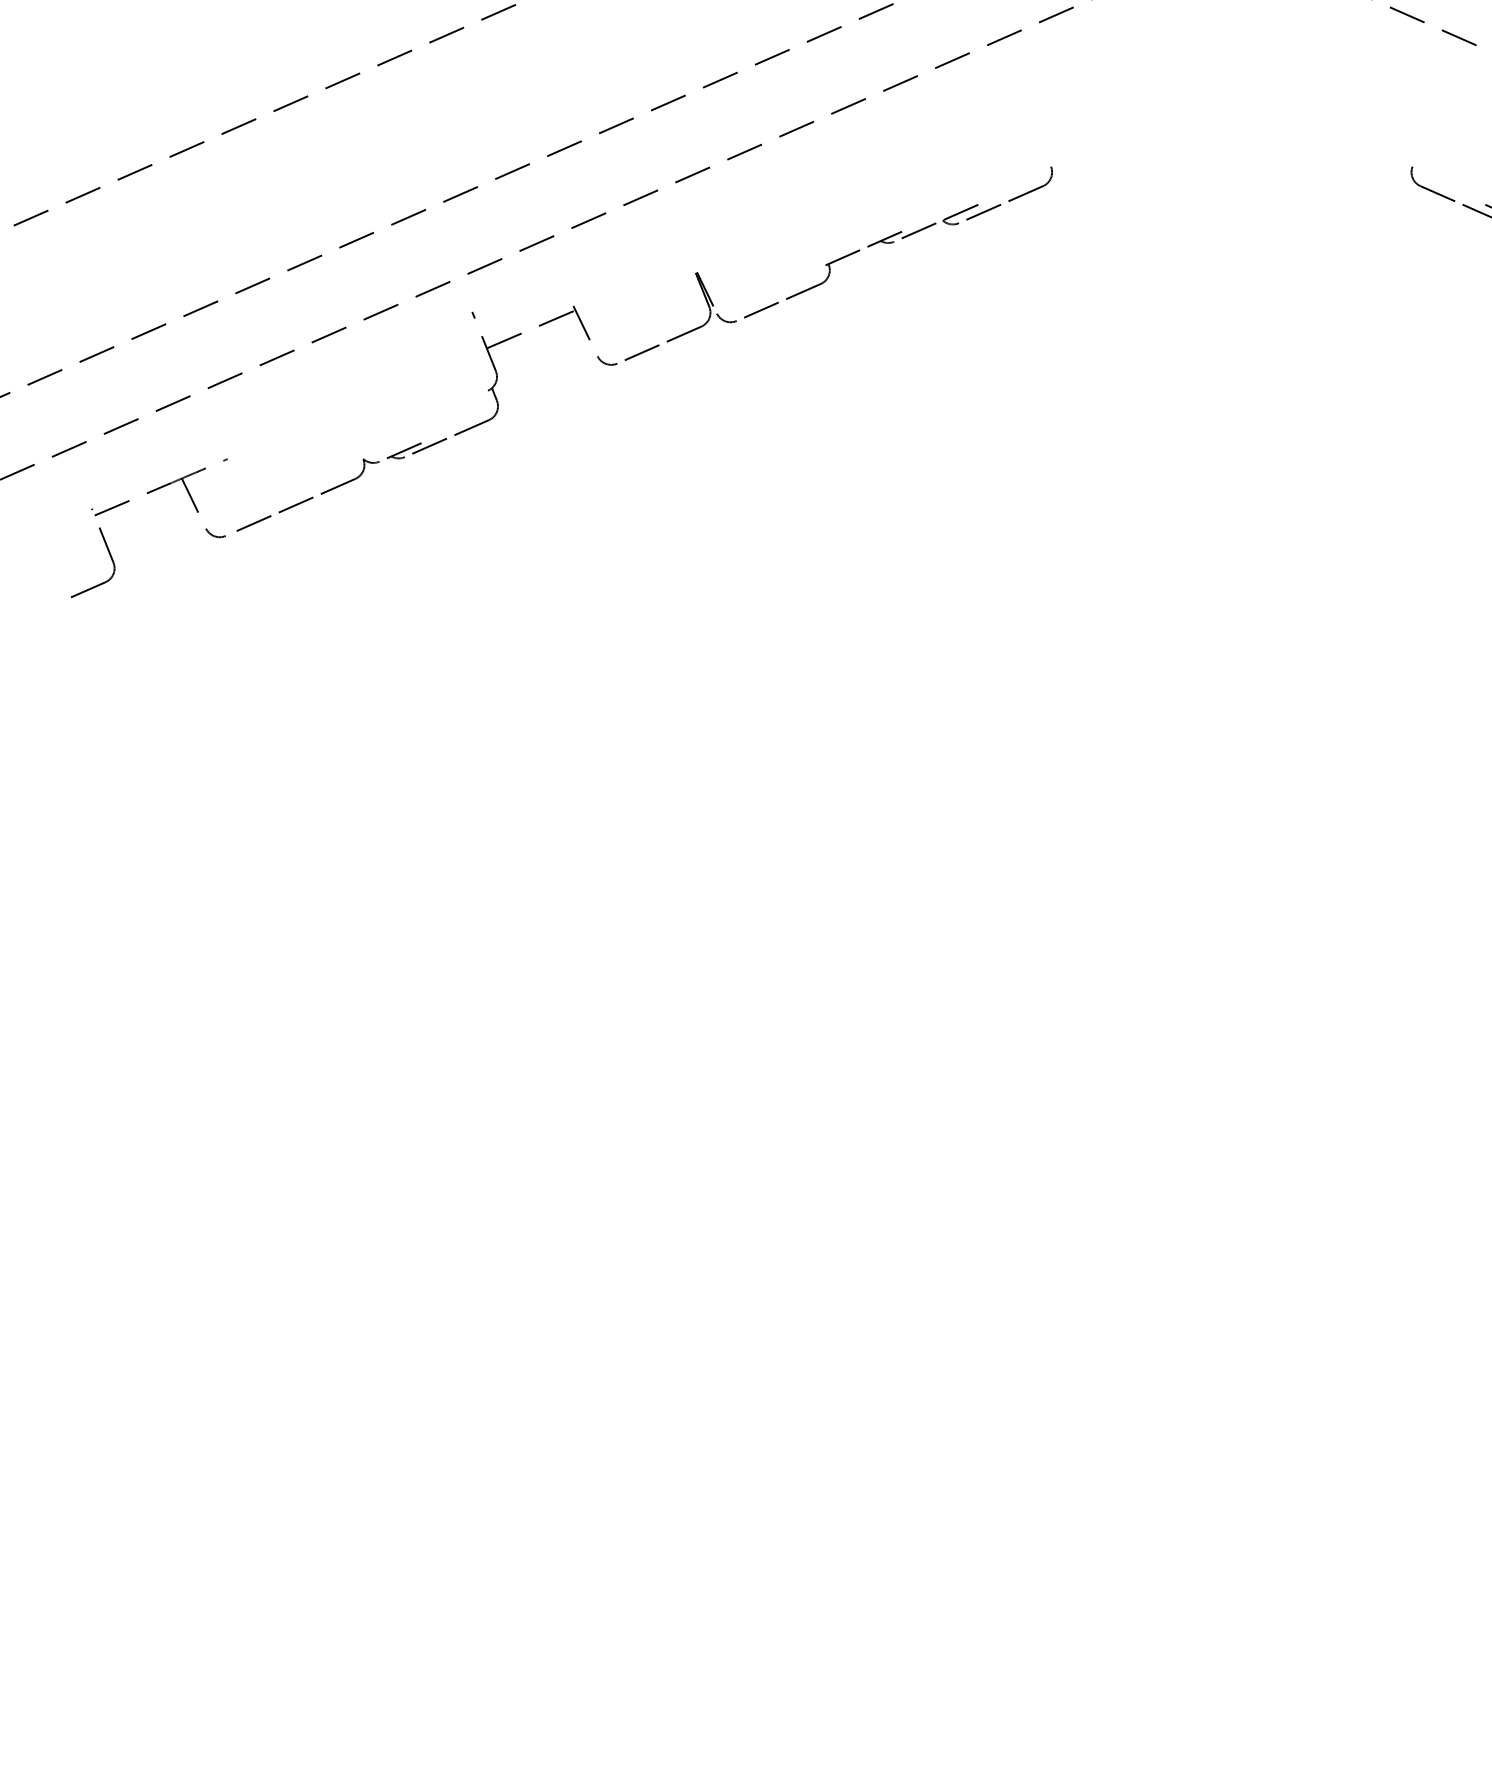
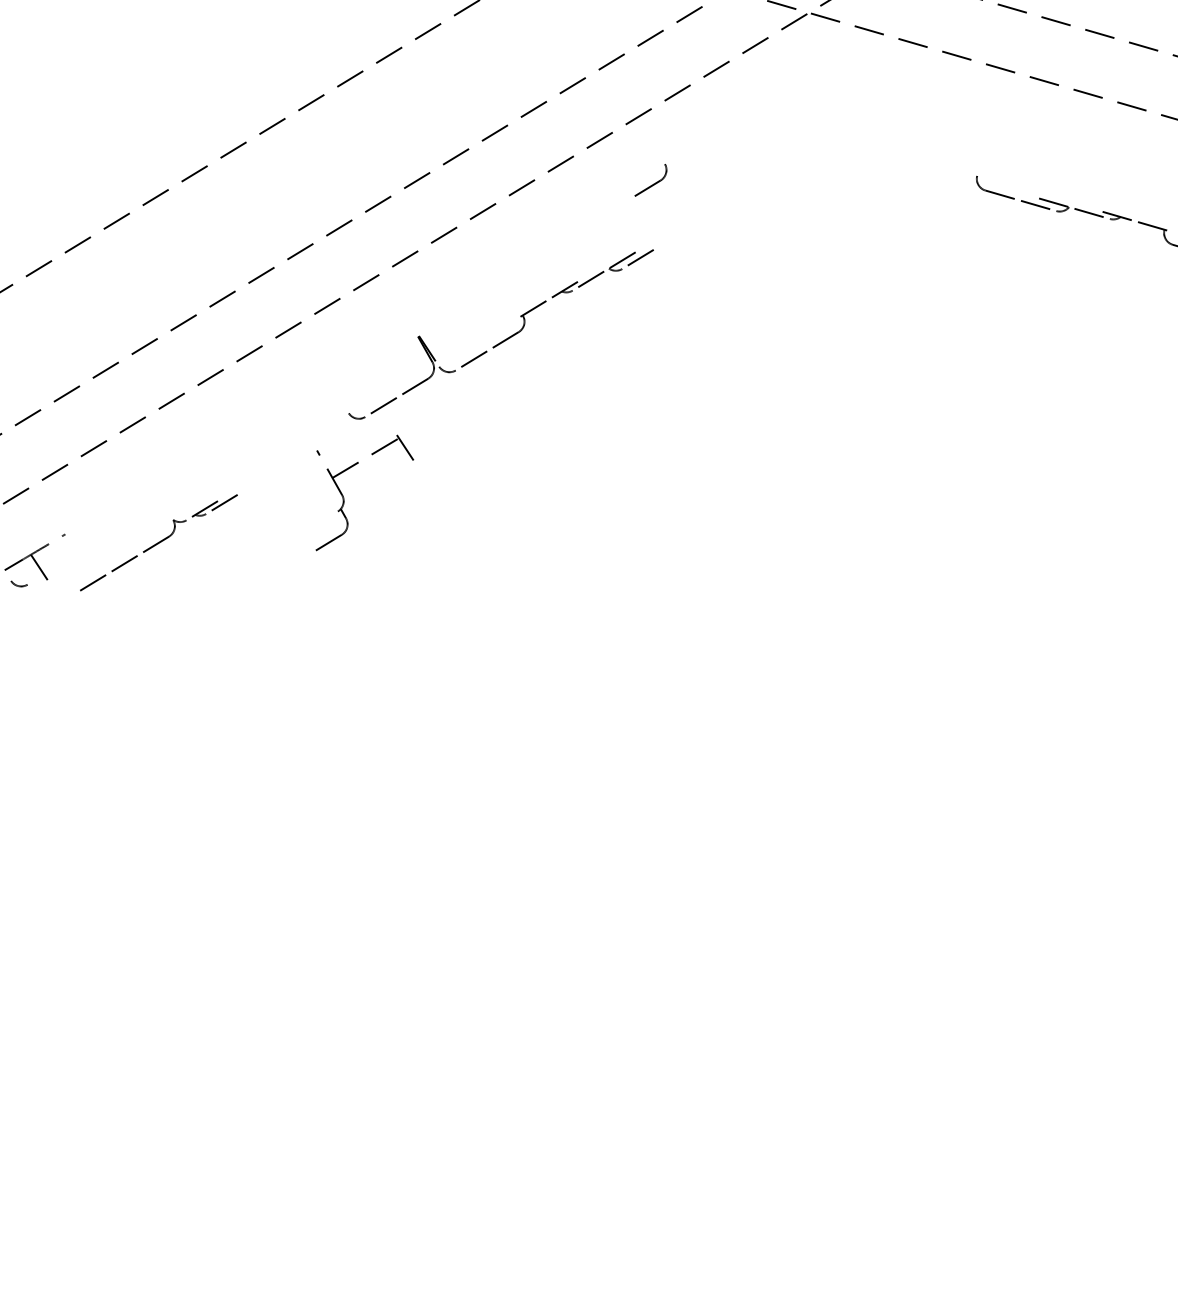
part: (1032, 189) -> (652, 184), moved
part: (497, 372) -> (343, 496), moved
arc: (215, 535) -> (19, 585), moved

